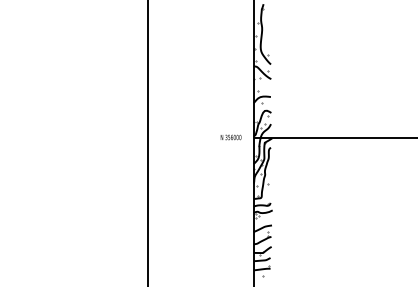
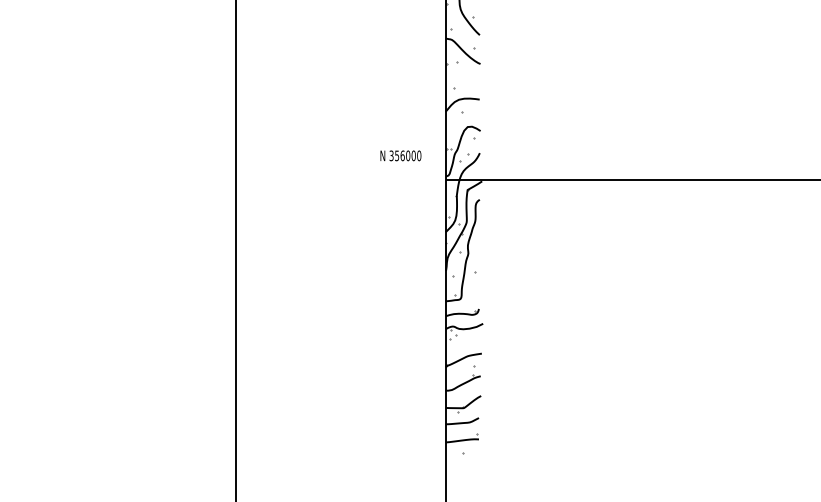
text: (230, 137) -> (399, 155), moved

